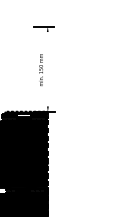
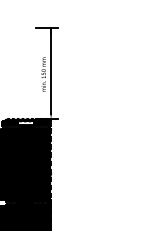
line: (47, 67) -> (50, 71), added

